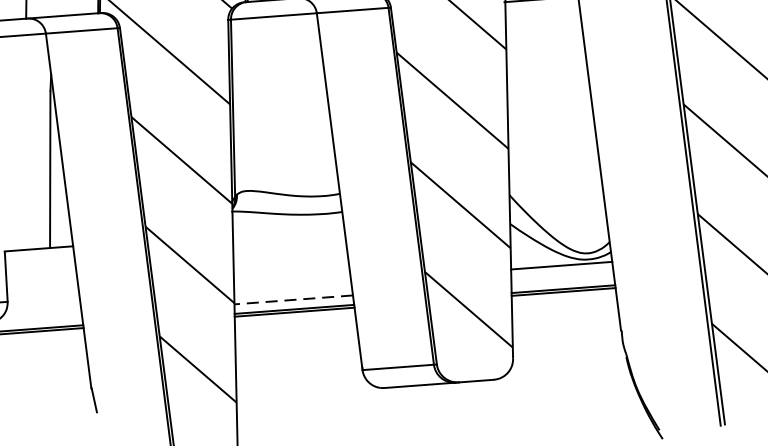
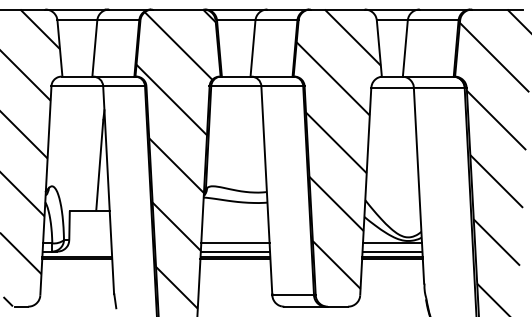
line: (562, 279) -> (392, 251), added
line: (292, 286) -> (235, 243), added
line: (293, 299) -> (235, 251), dashed -> solid

